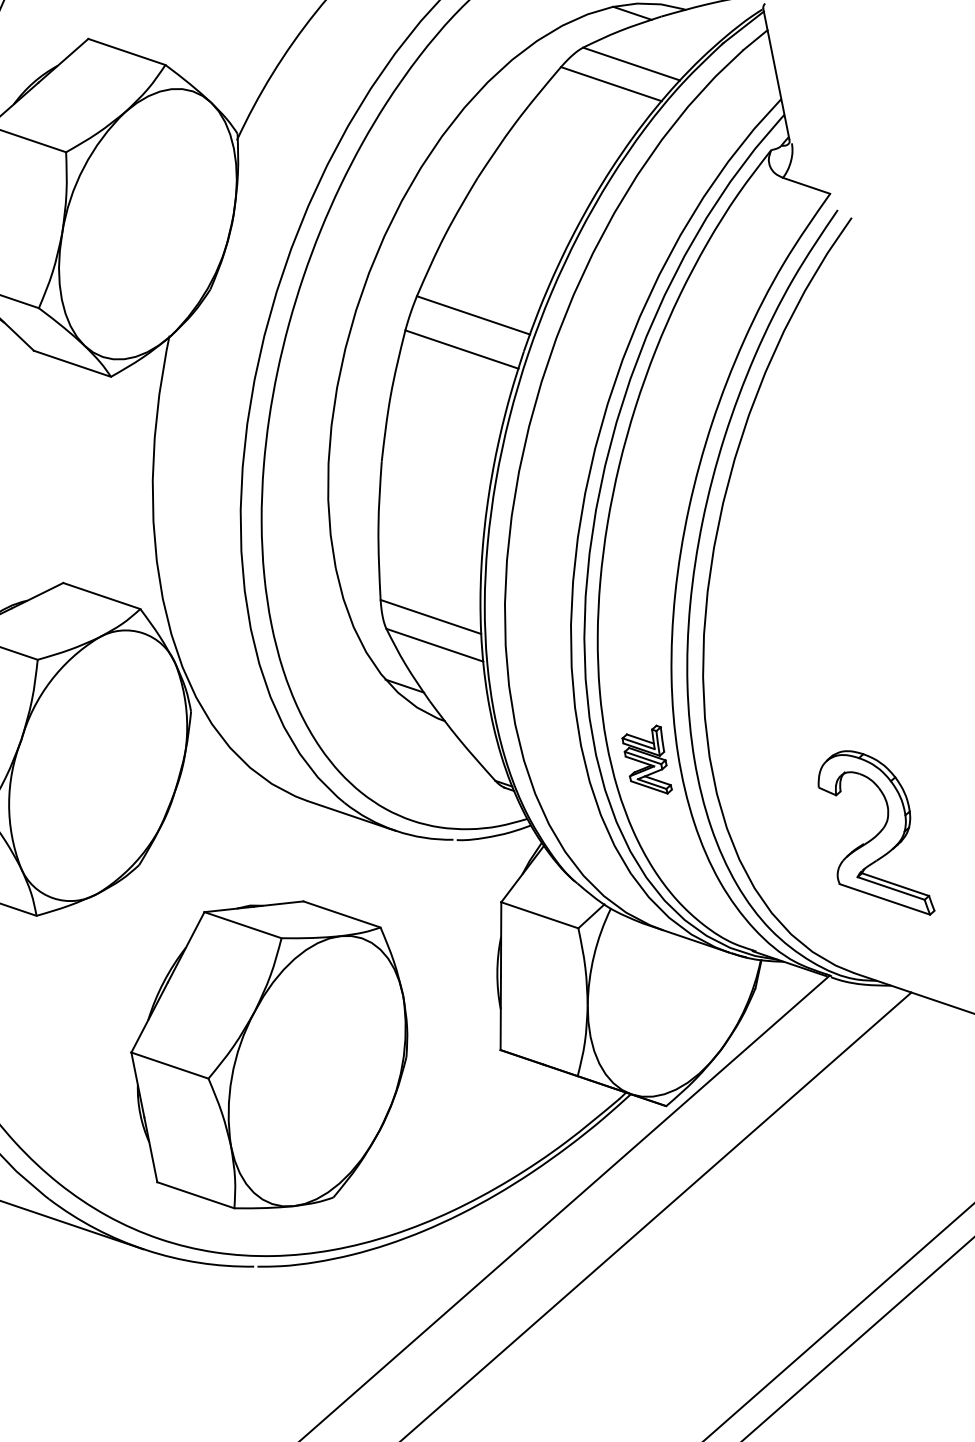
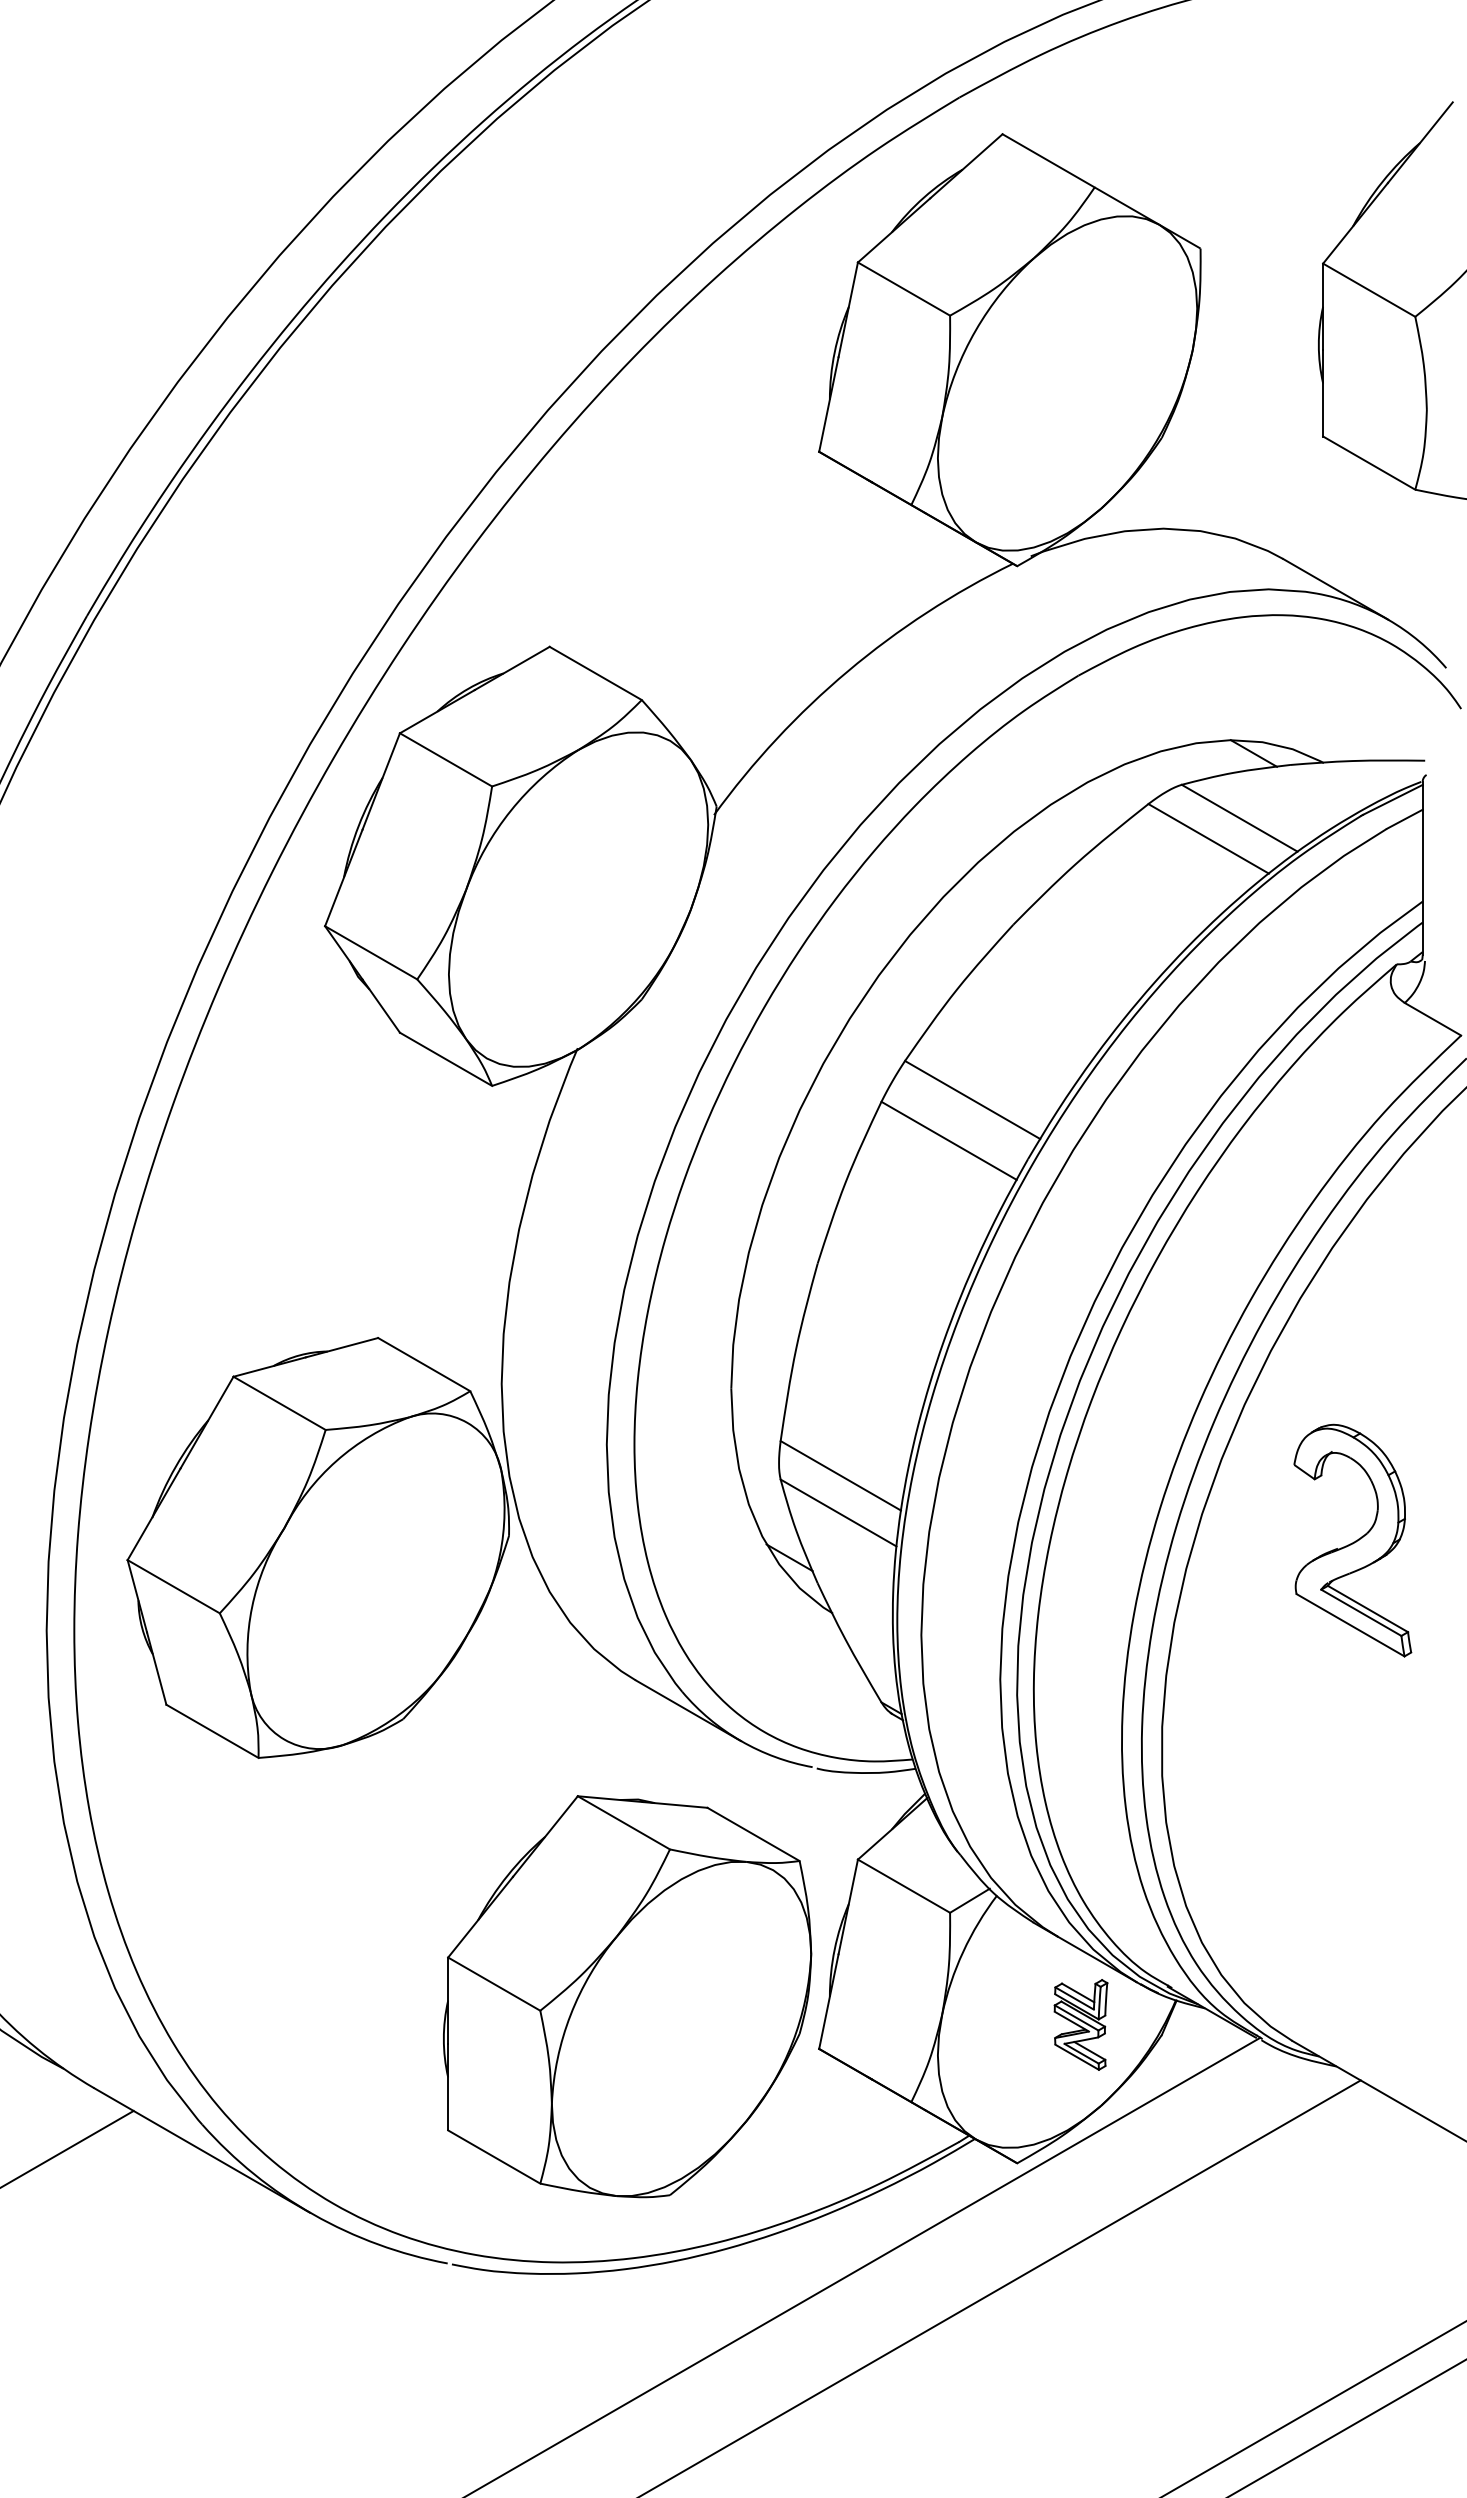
part: (646, 762) -> (1080, 2024), moved
part: (873, 835) -> (1352, 1540), moved
part: (271, 1054) -> (627, 1996), moved

